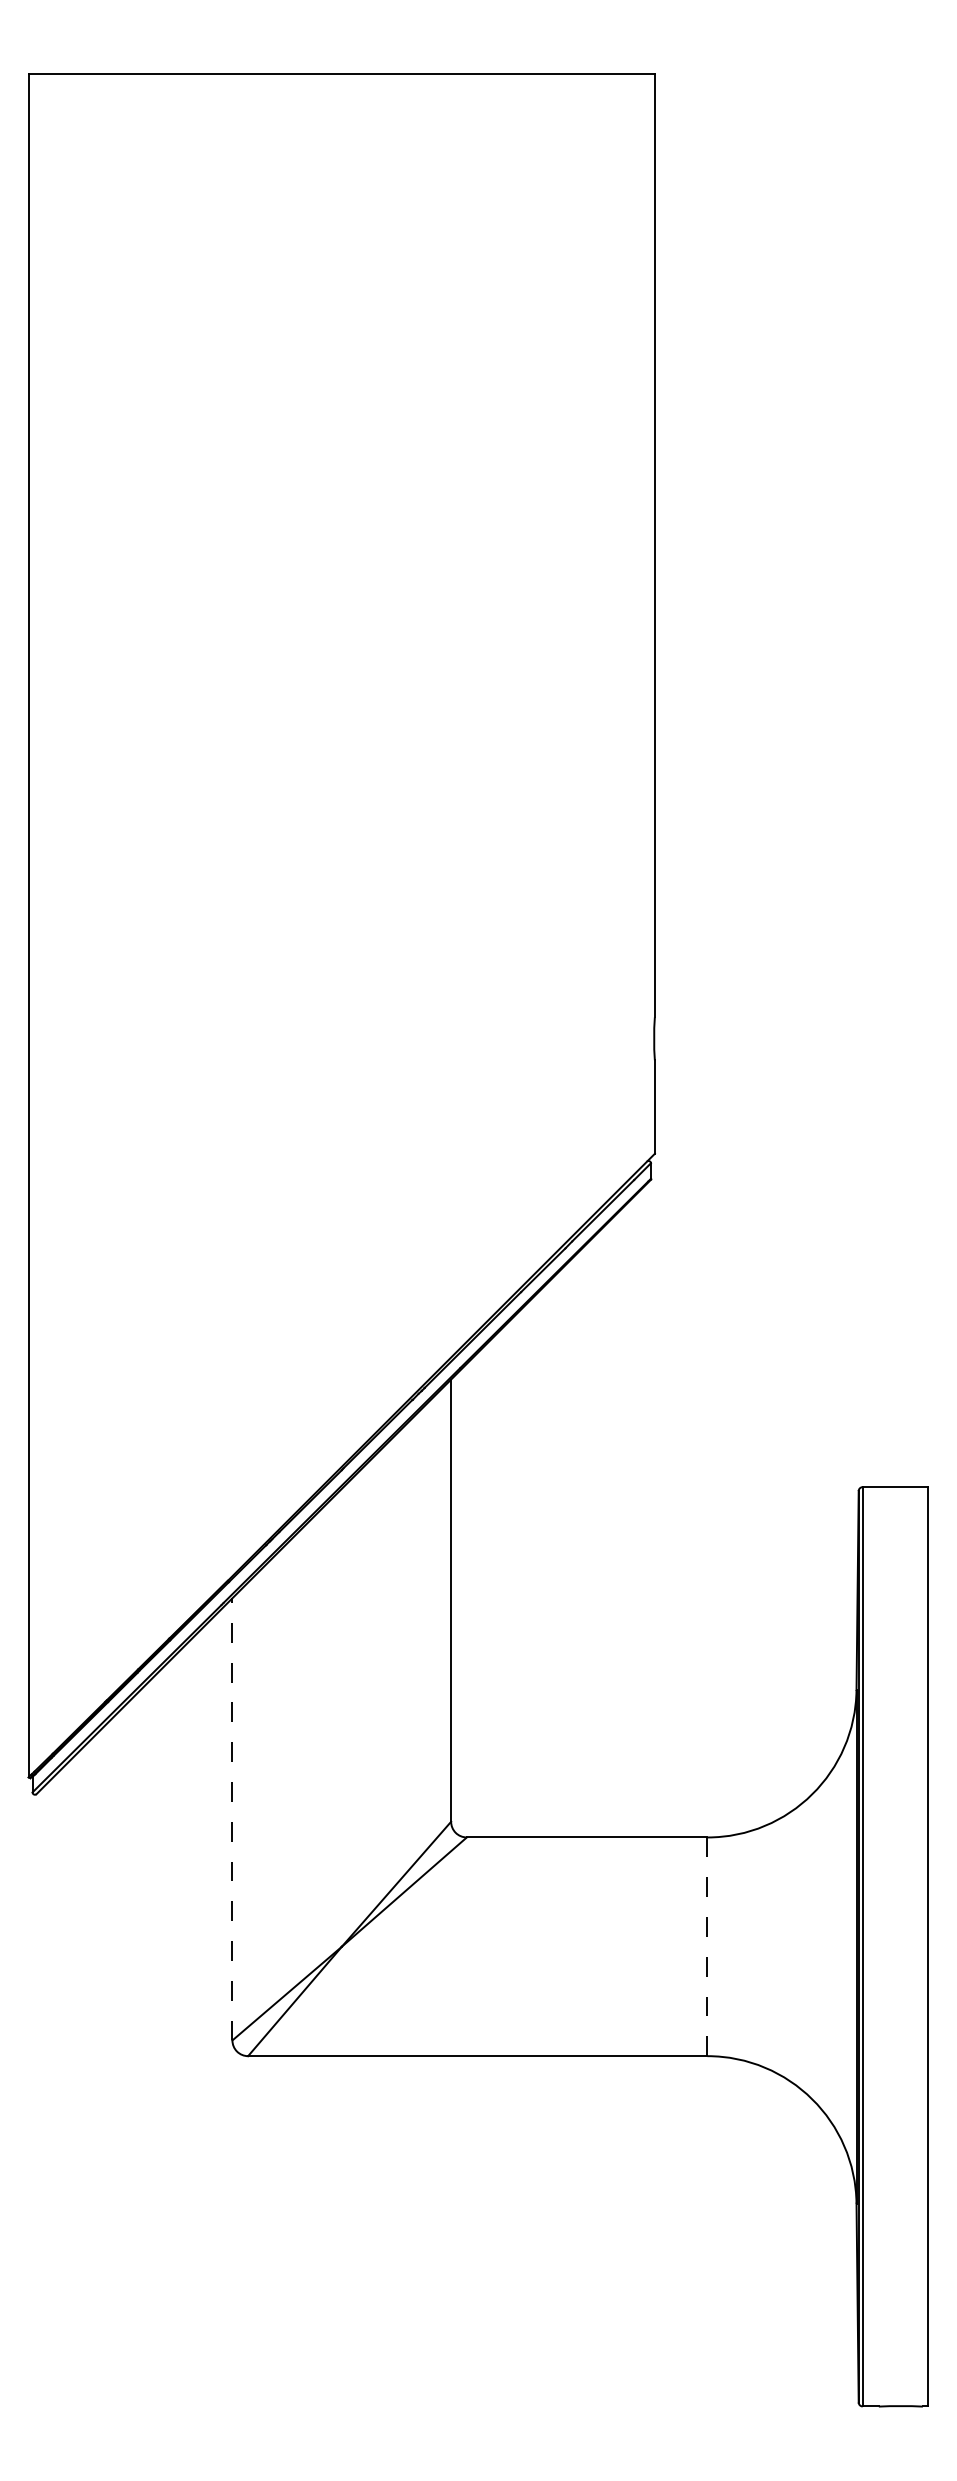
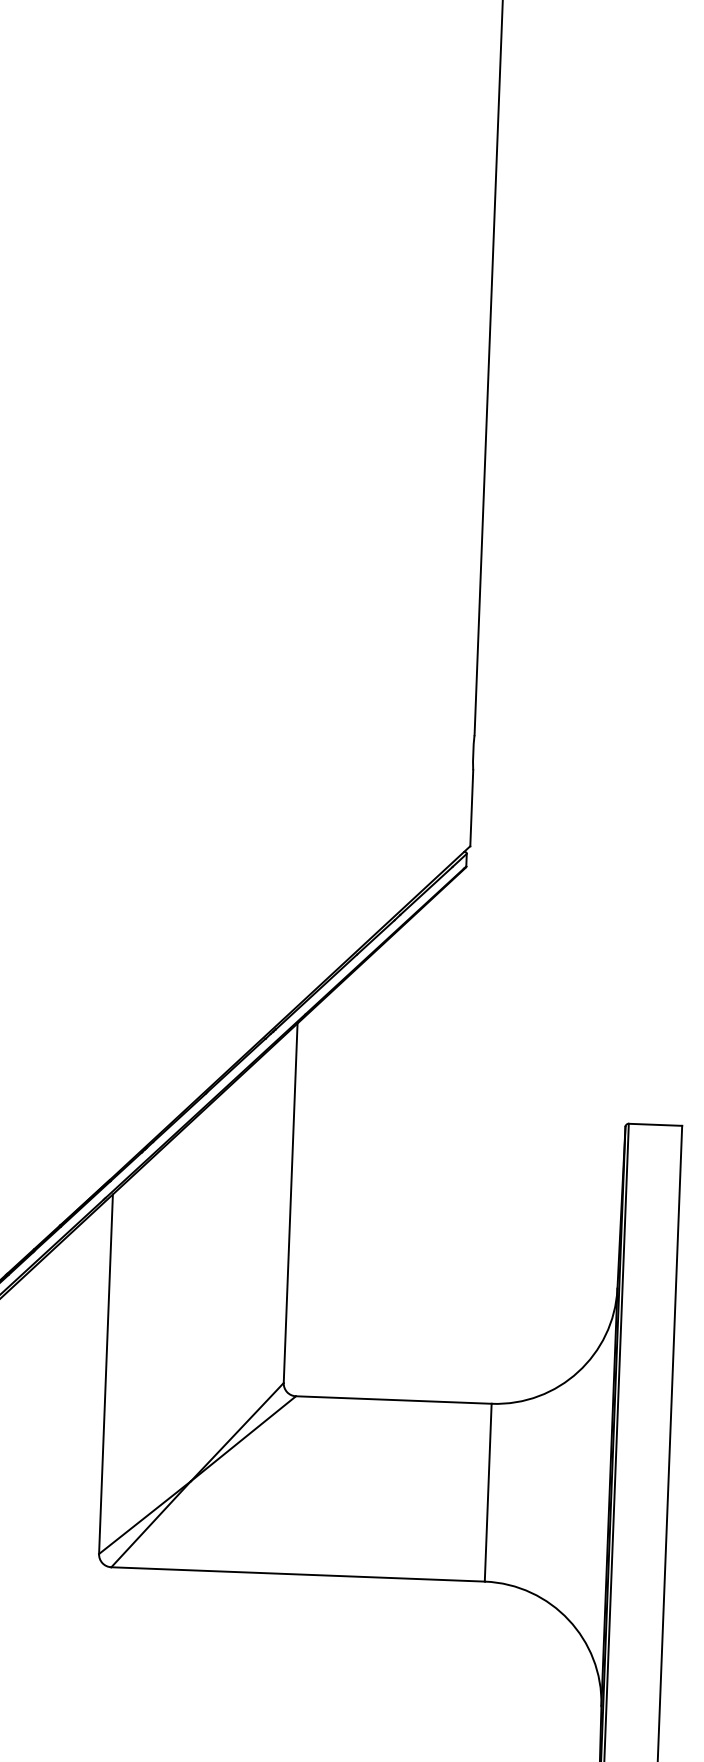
line: (232, 1818) -> (106, 1373), dashed -> solid
line: (707, 1946) -> (488, 1492), dashed -> solid

